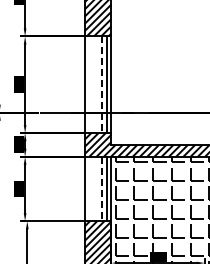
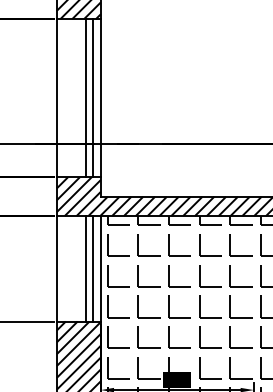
line: (102, 85) -> (86, 99), dashed -> solid
line: (102, 189) -> (86, 269), dashed -> solid

